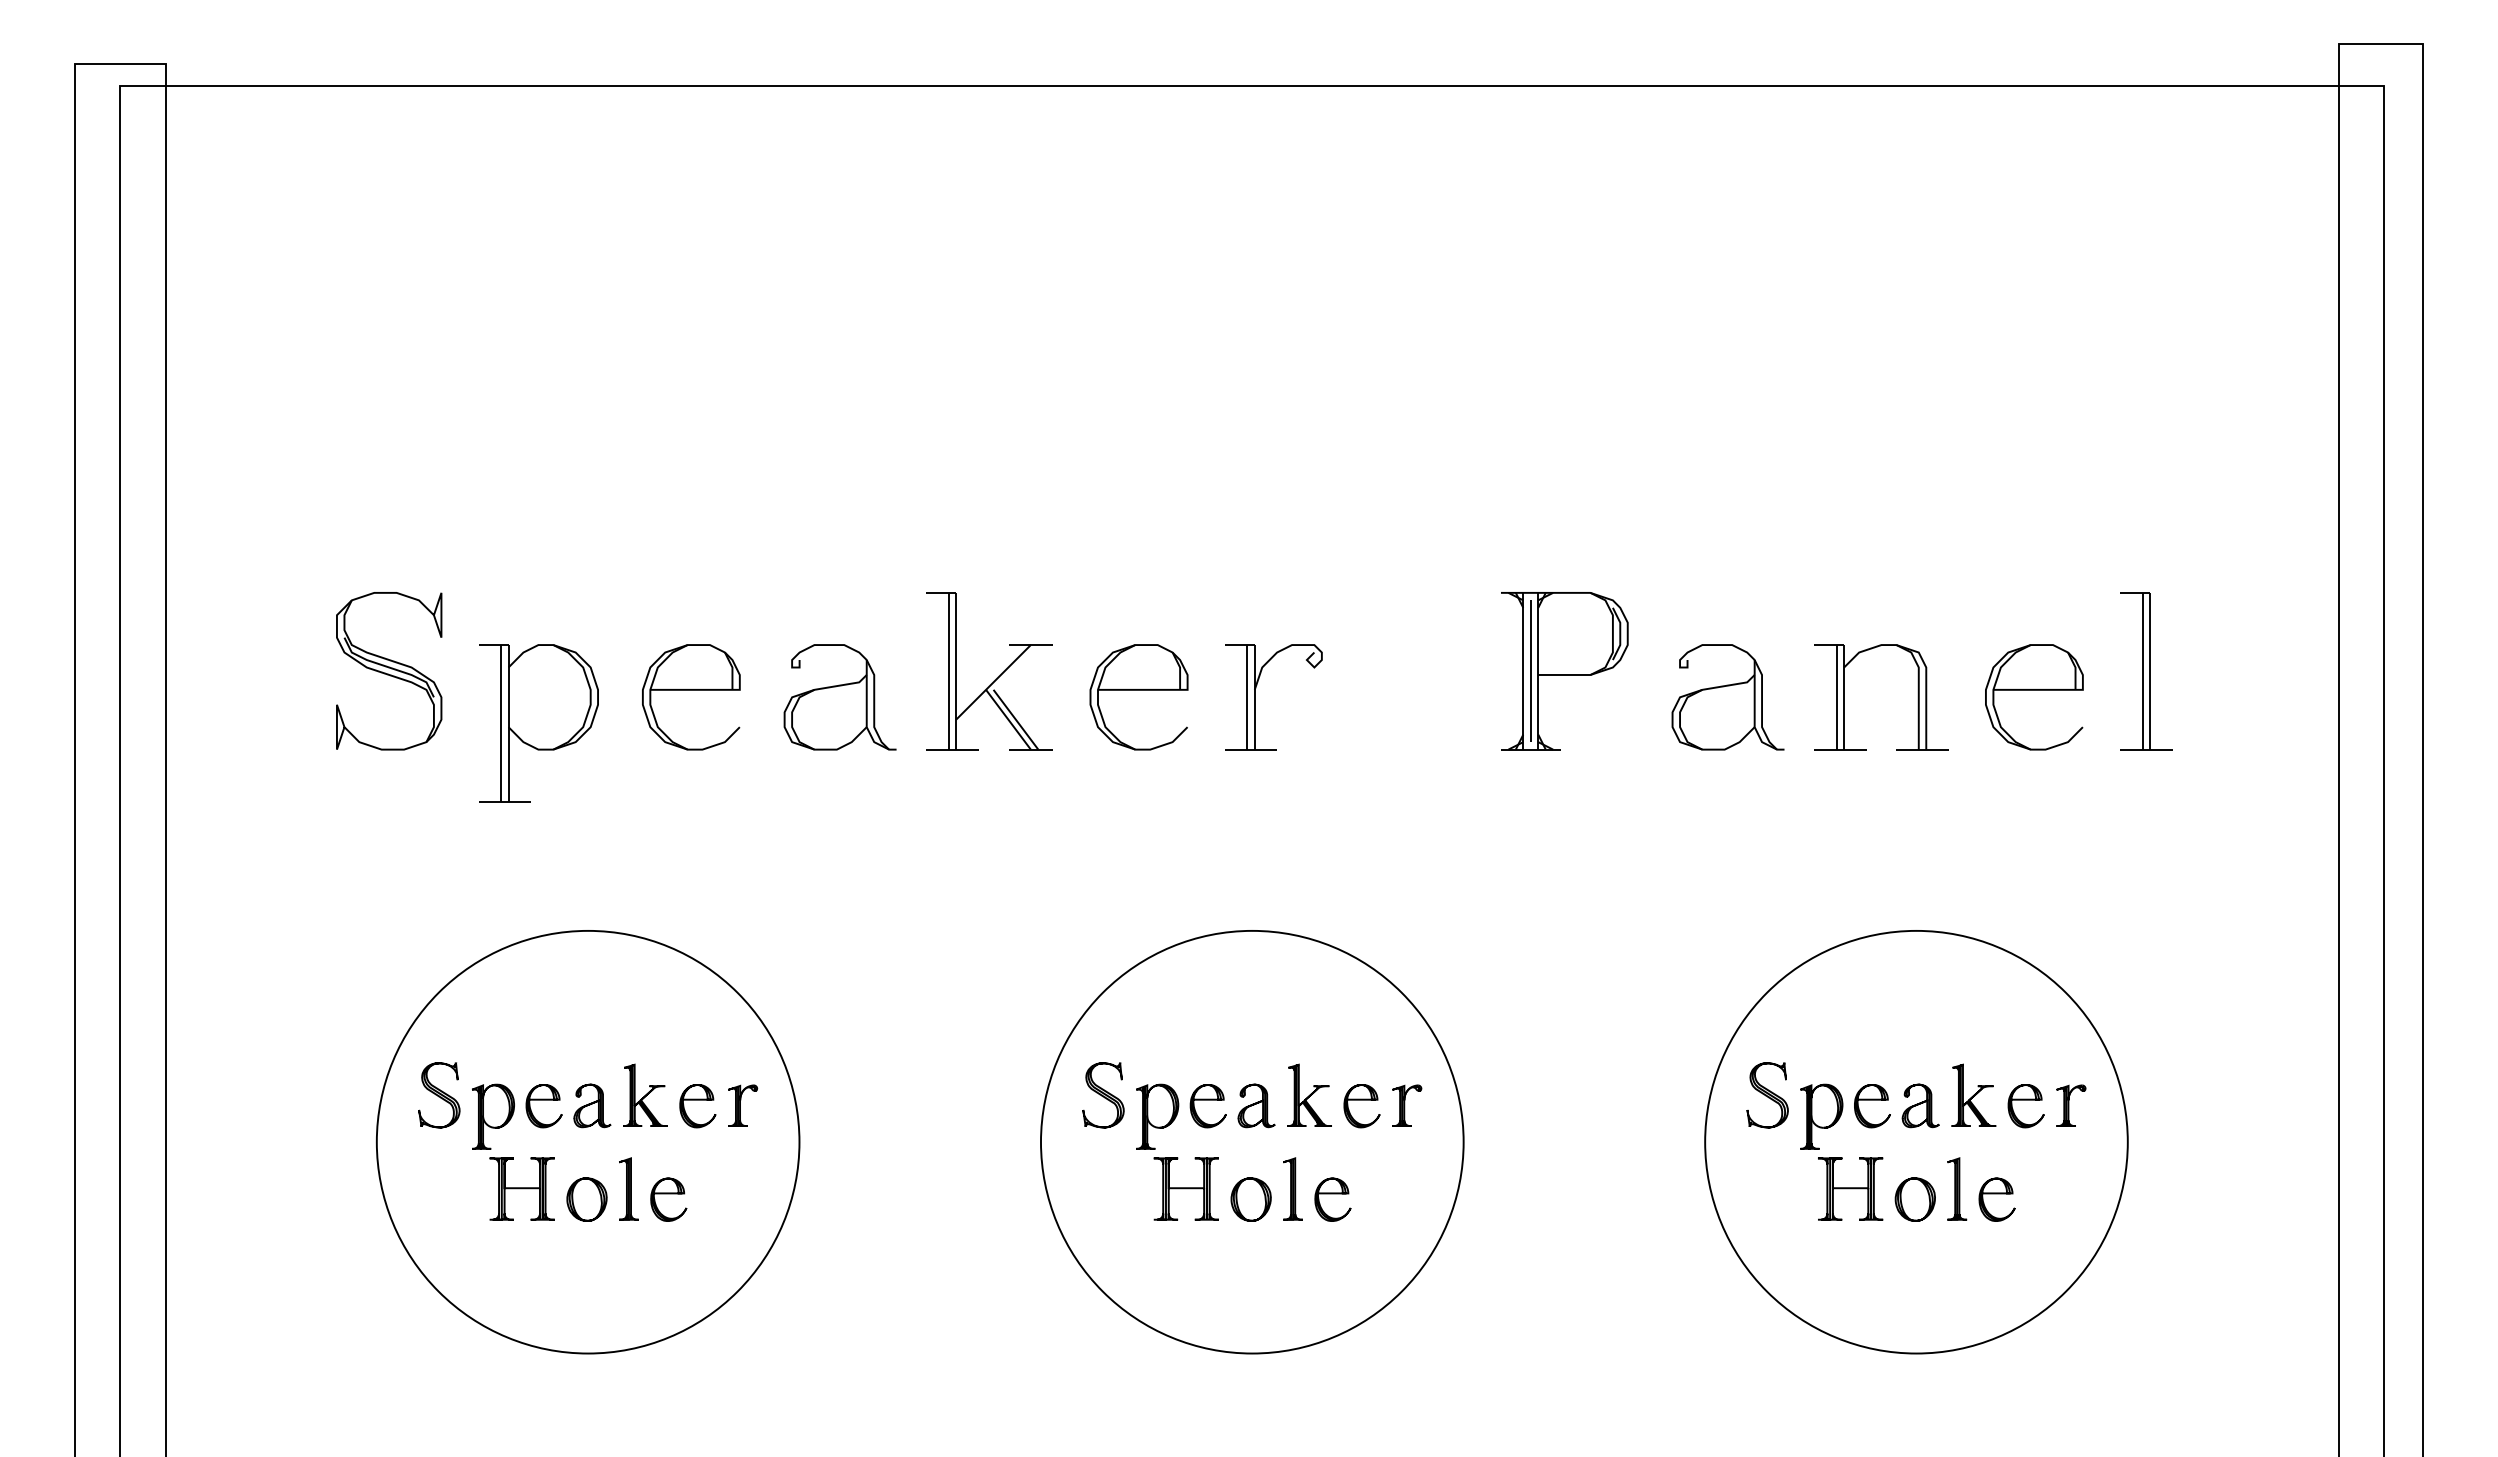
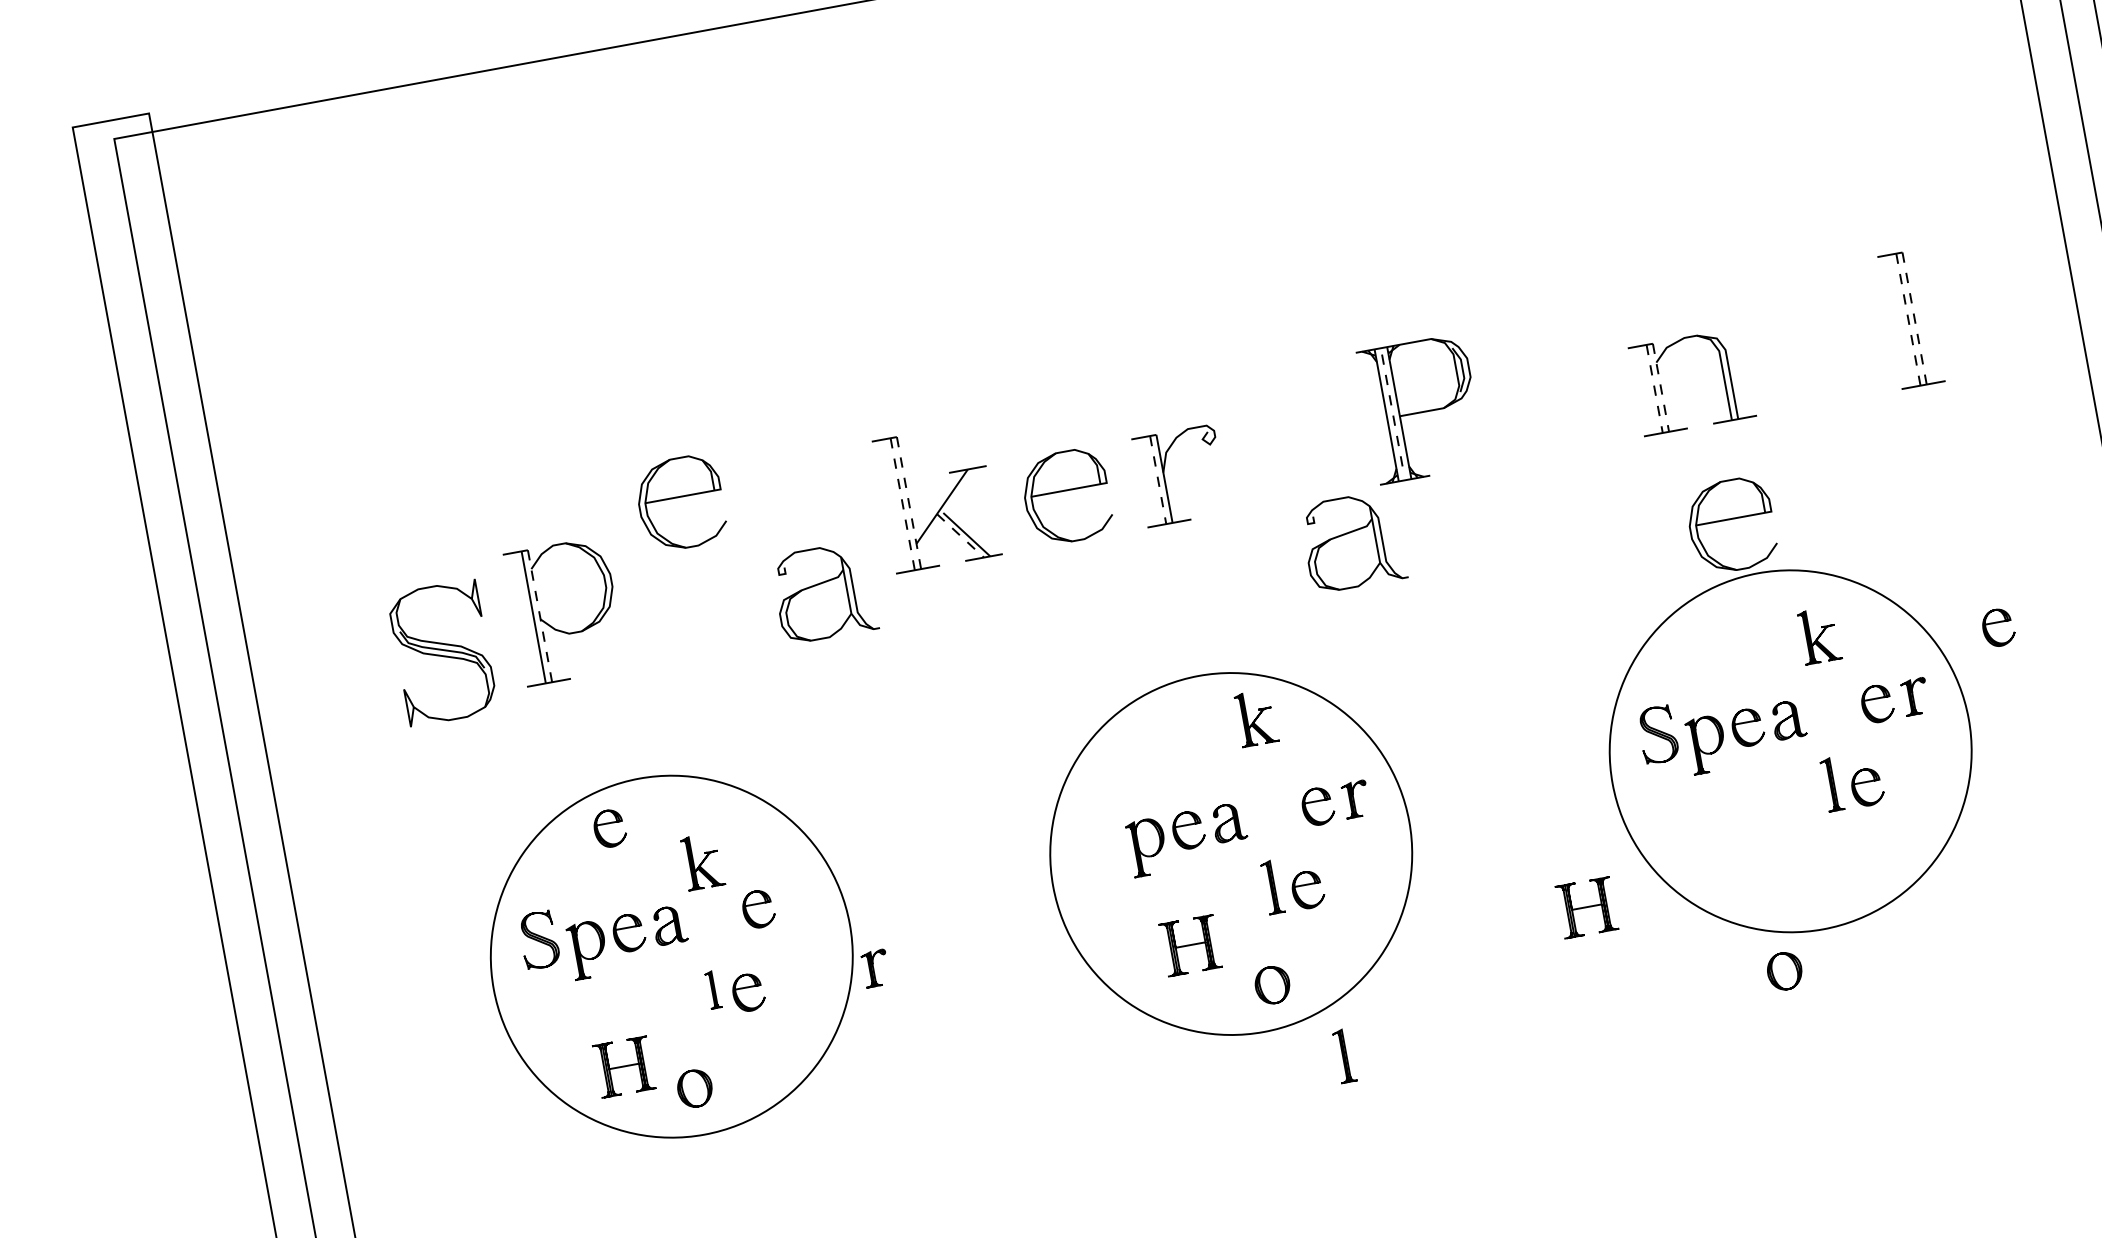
part: (389, 671) -> (443, 653), moved
line: (948, 671) -> (902, 504), solid -> dashed
line: (956, 671) -> (909, 503), solid -> dashed
line: (1530, 671) -> (1392, 414), solid -> dashed
line: (2142, 671) -> (1908, 319), solid -> dashed
line: (2150, 671) -> (1915, 318), solid -> dashed
part: (691, 690) -> (680, 497), moved
part: (2034, 690) -> (1730, 519), moved
part: (839, 697) -> (823, 592), moved
line: (1247, 697) -> (1158, 480), solid -> dashed
part: (1727, 697) -> (1352, 542), moved
line: (1836, 697) -> (1654, 389), solid -> dashed
line: (1844, 697) -> (1661, 387), solid -> dashed
line: (1008, 720) -> (960, 536), solid -> dashed
line: (508, 723) -> (539, 616), solid -> dashed
curve: (543, 976) -> (608, 824), added
curve: (2180, 1038) -> (1997, 623), added
curve: (645, 1094) -> (702, 860), moved
curve: (1309, 1094) -> (1255, 717), moved
curve: (1973, 1094) -> (1818, 634), moved
curve: (1103, 1095) -> (1098, 837), removed
part: (743, 1105) -> (876, 968), moved
curve: (521, 1188) -> (623, 1066), moved
part: (628, 1188) -> (712, 989), size x0.7
curve: (1185, 1188) -> (1189, 945), moved
curve: (1850, 1188) -> (1586, 907), moved
curve: (573, 1199) -> (683, 1090), moved
curve: (1237, 1199) -> (1261, 987), moved
curve: (1902, 1203) -> (1774, 976), moved
part: (1339, 1397) -> (1344, 1055), added

